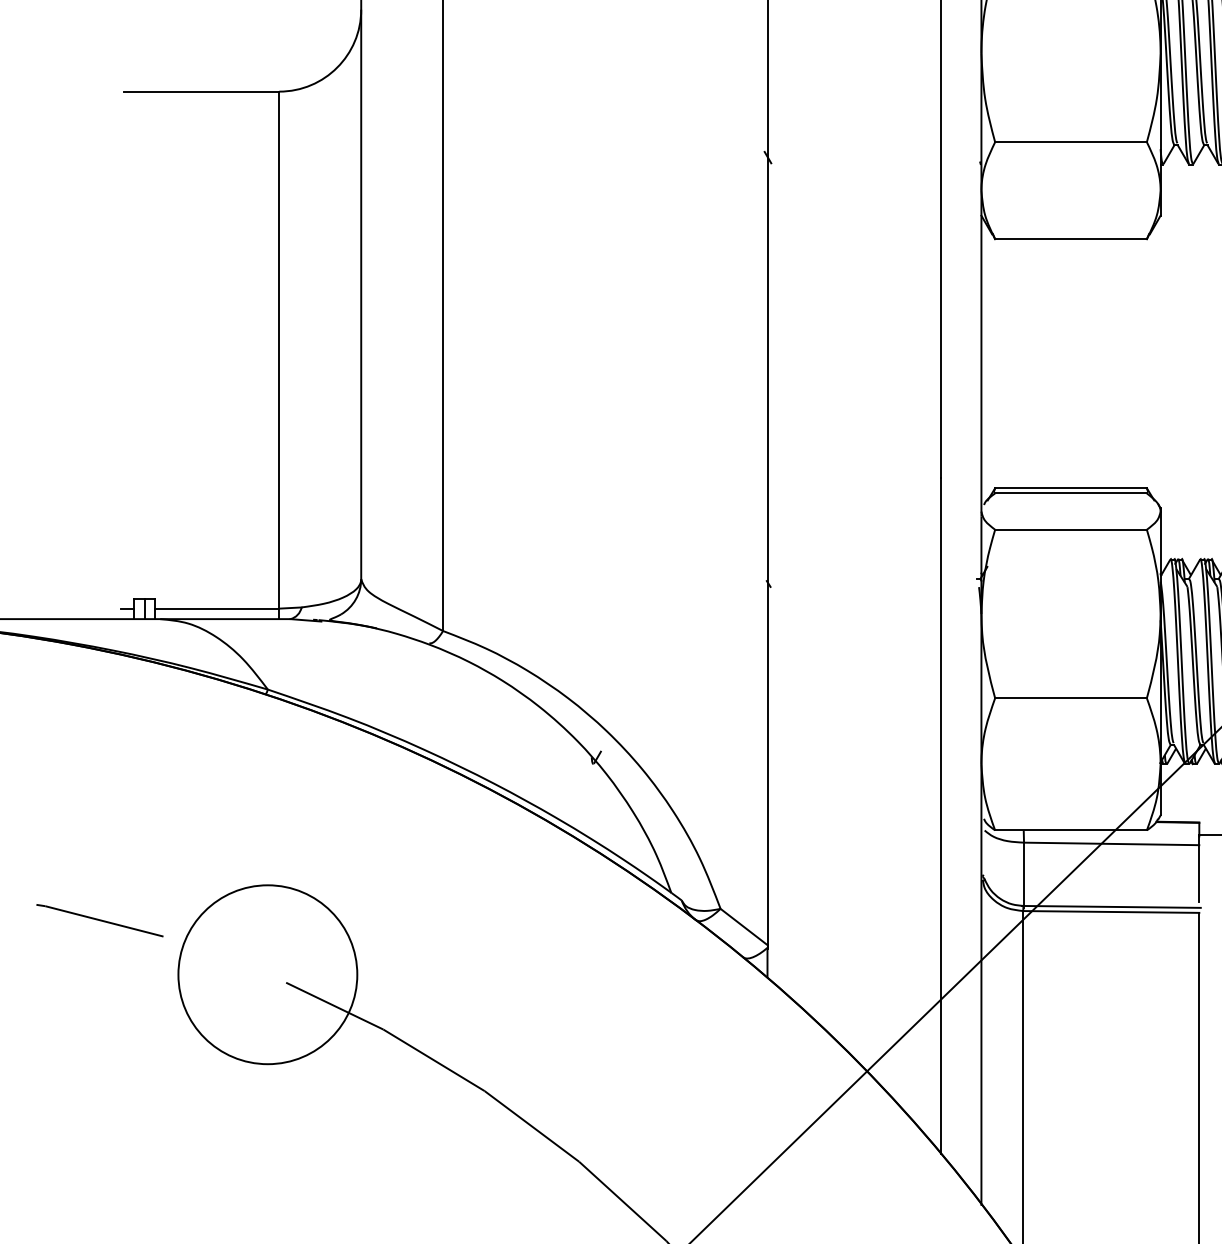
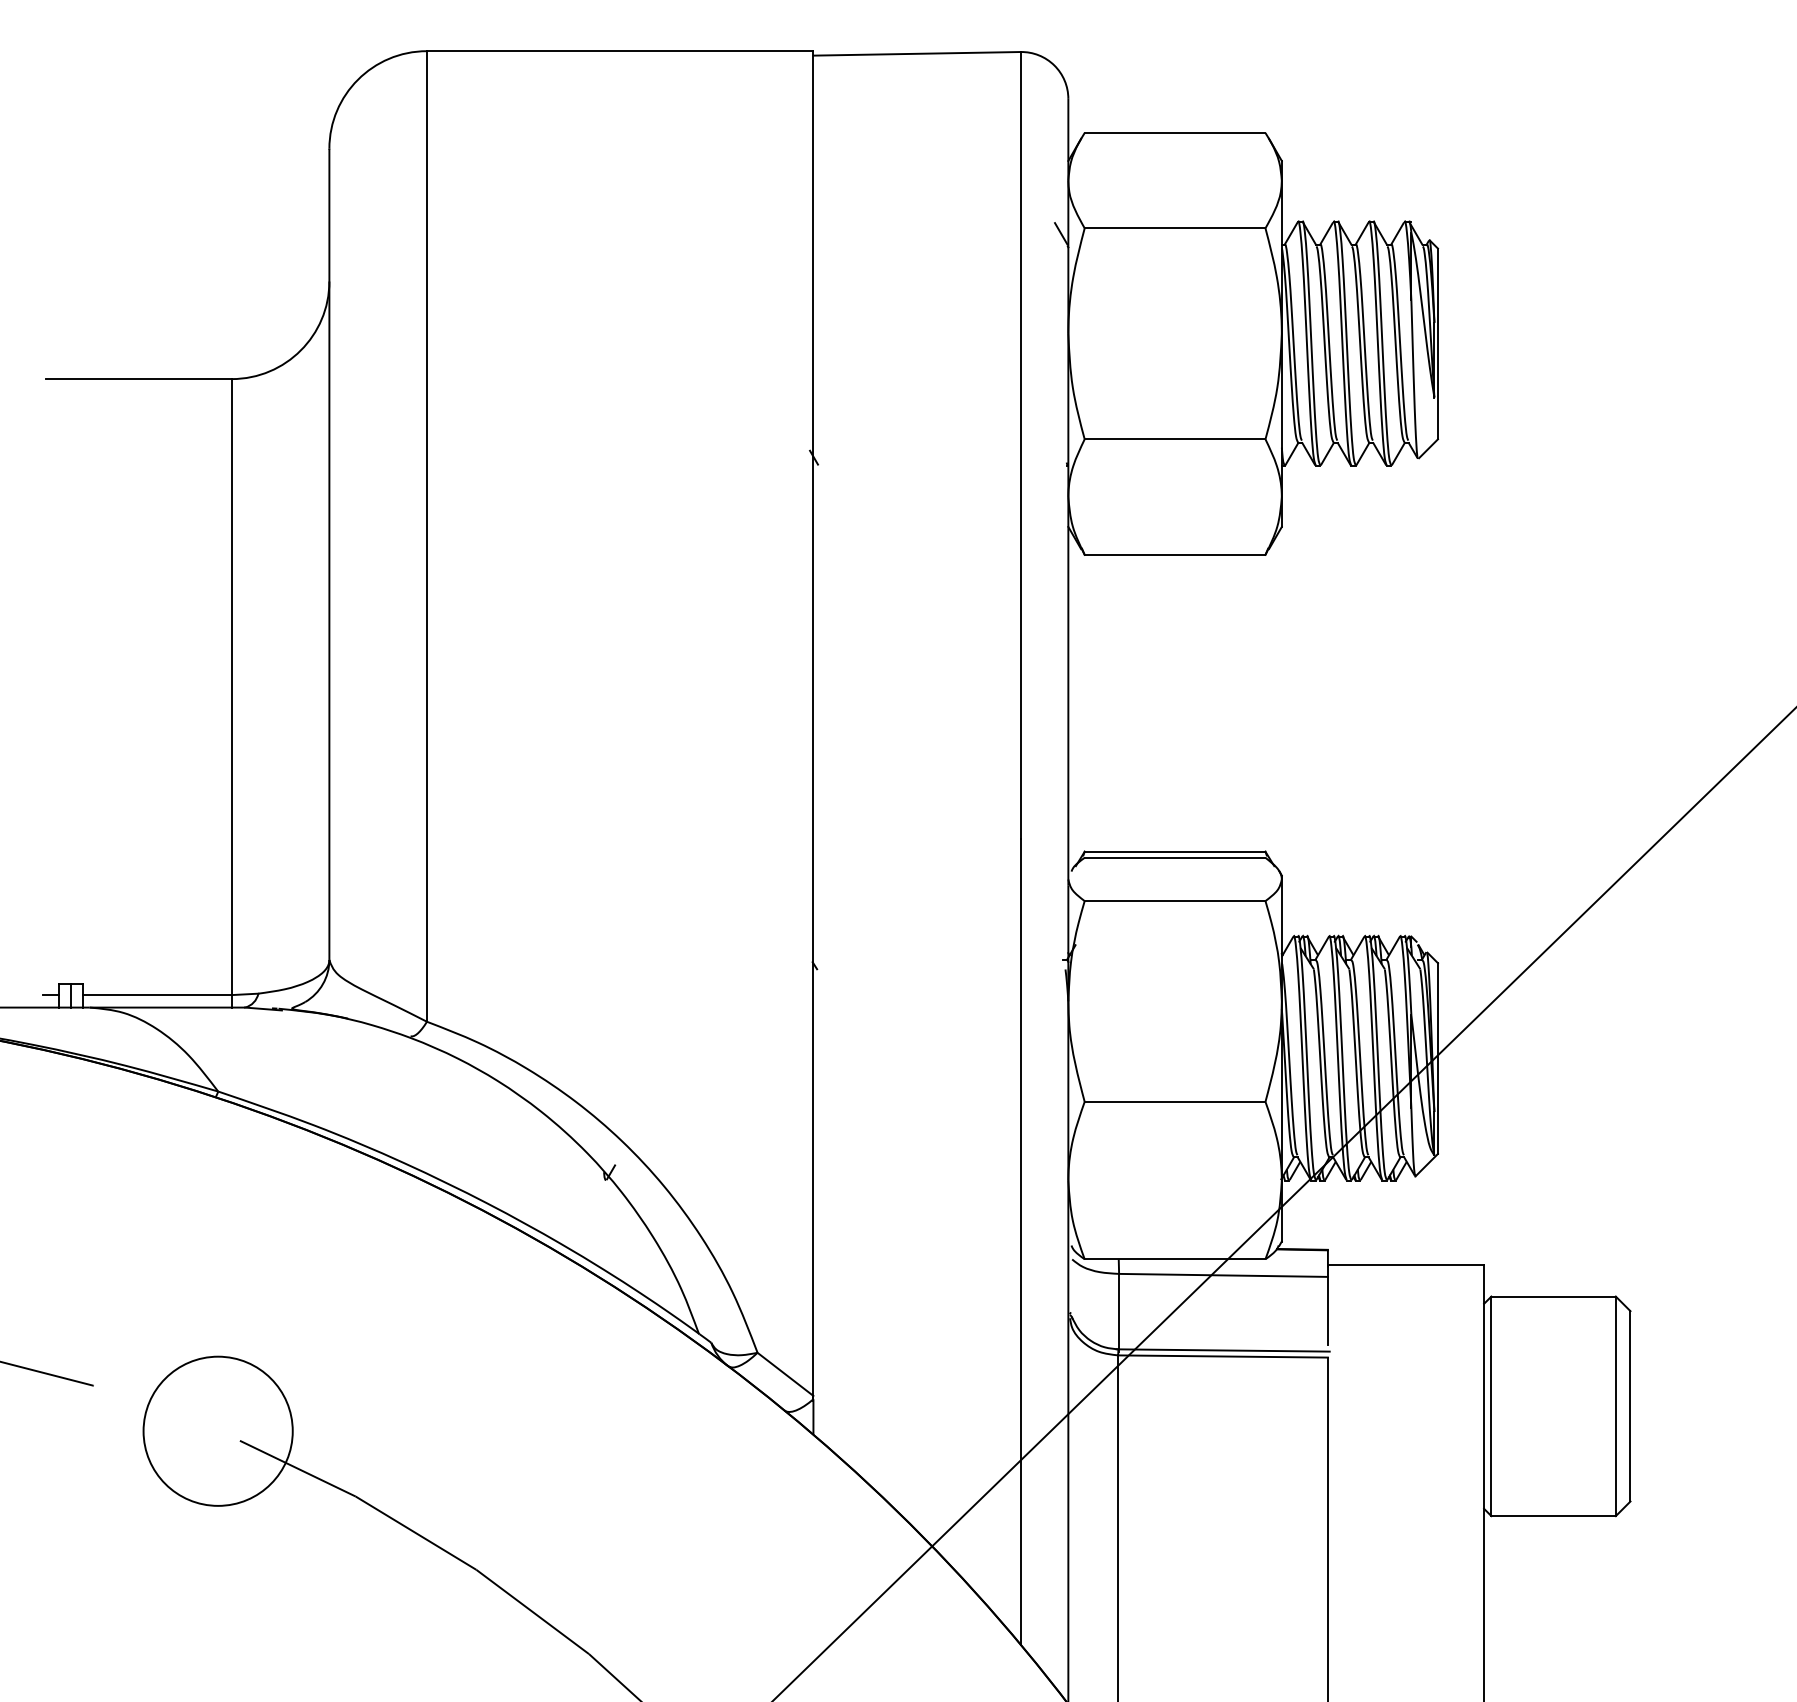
circle: (267, 974) -> (217, 1430), size x0.7

